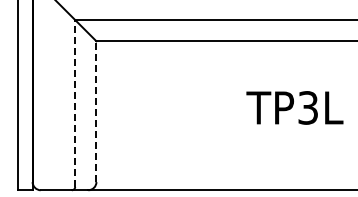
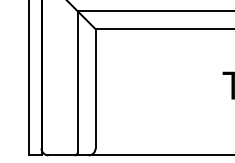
line: (75, 103) -> (77, 81), dashed -> solid
line: (96, 111) -> (95, 88), dashed -> solid

